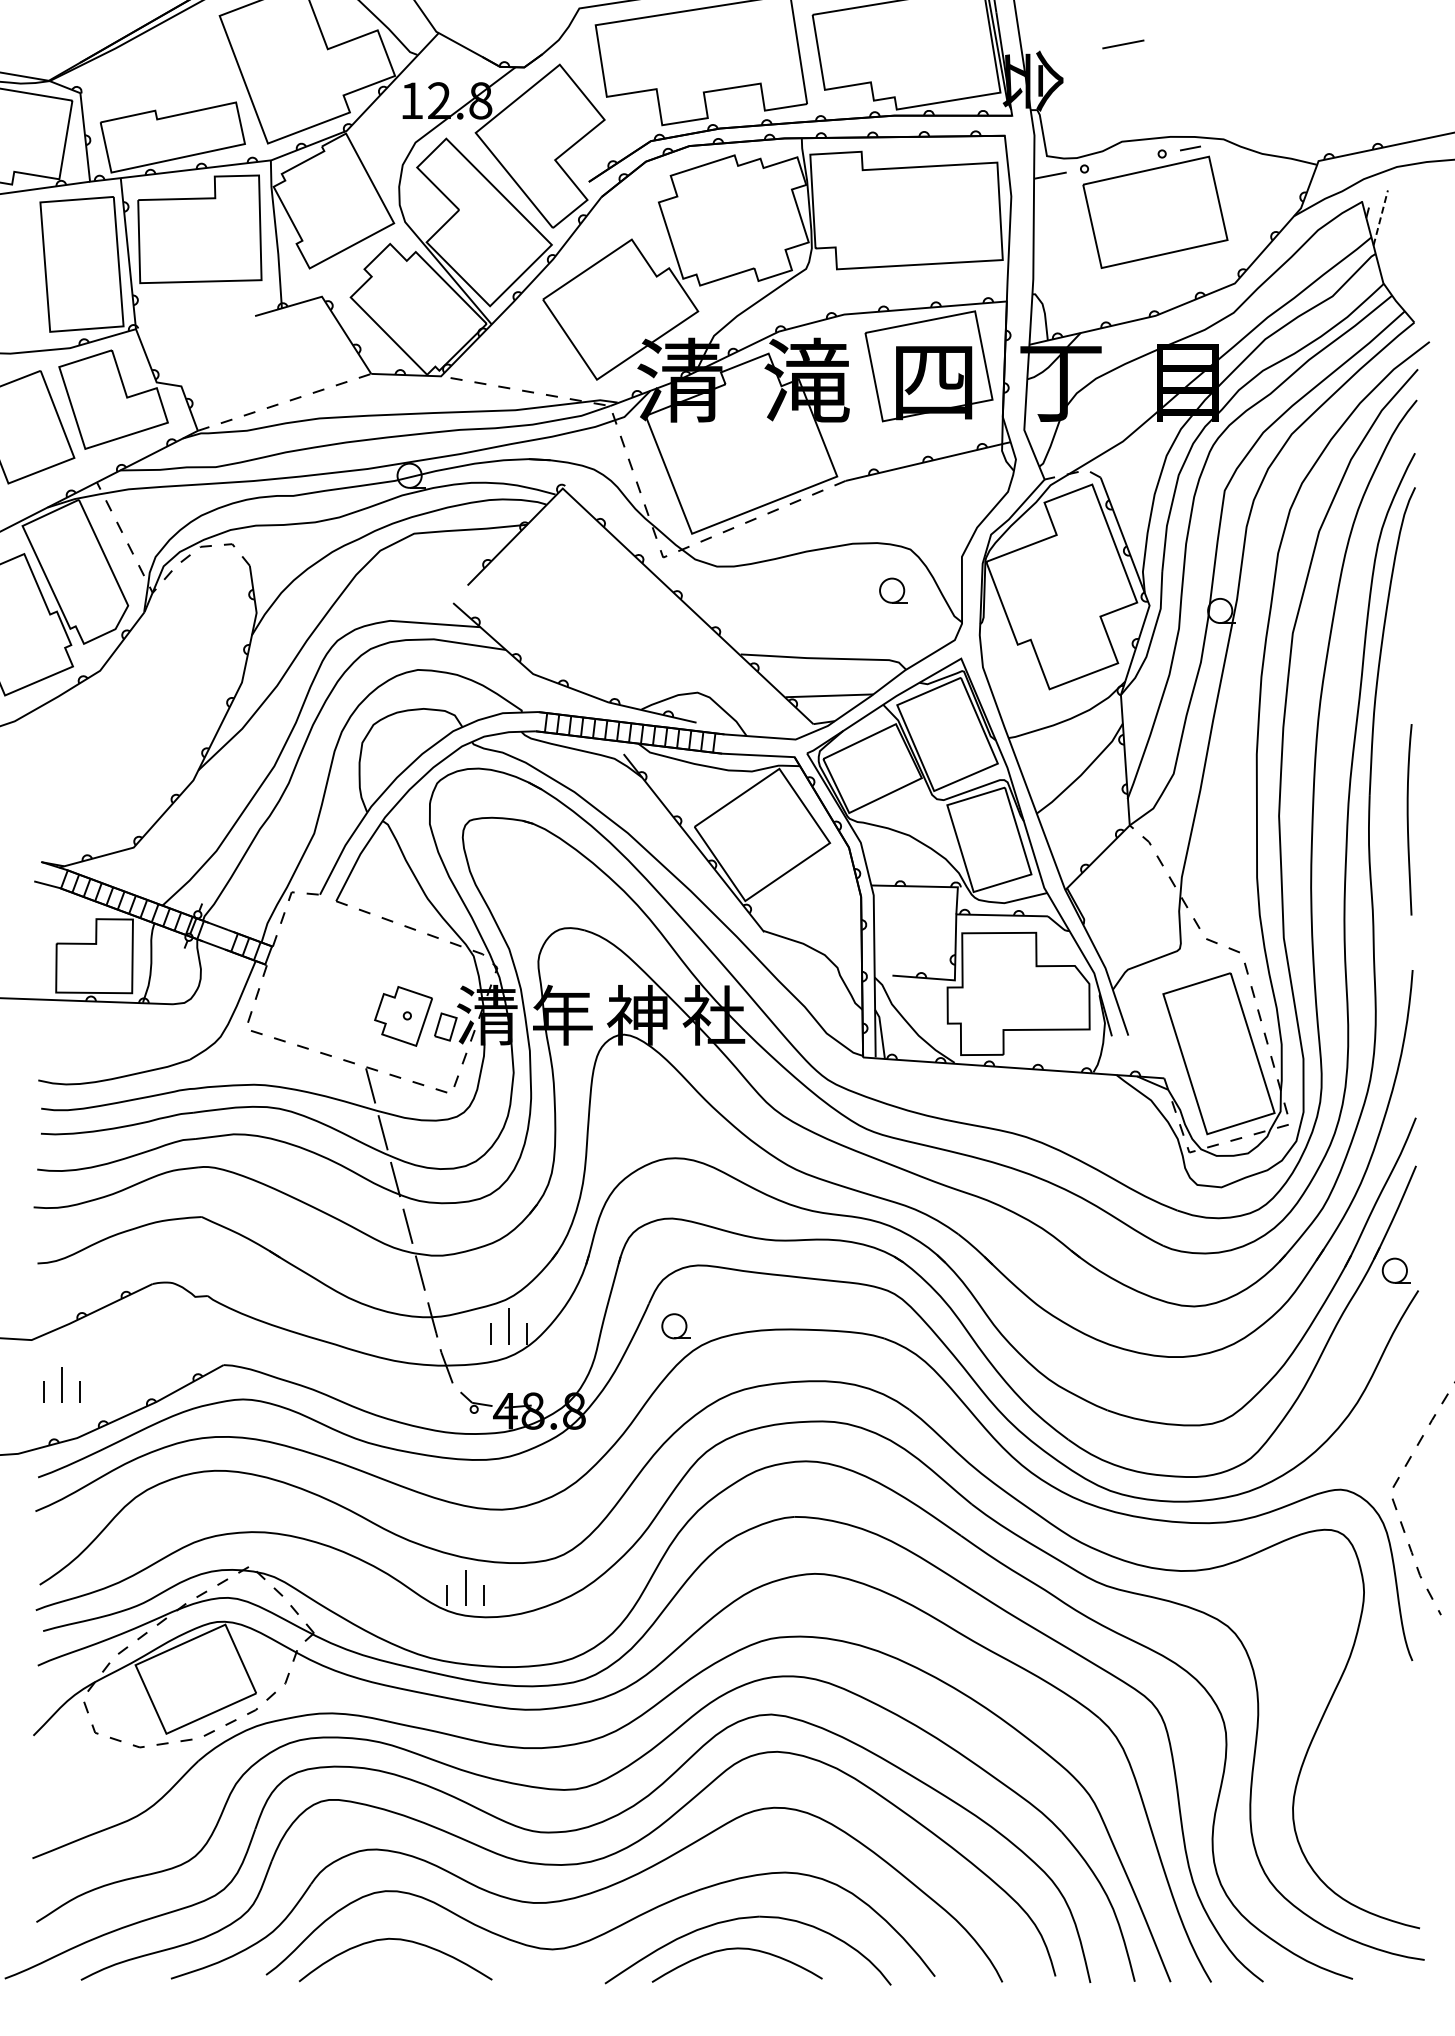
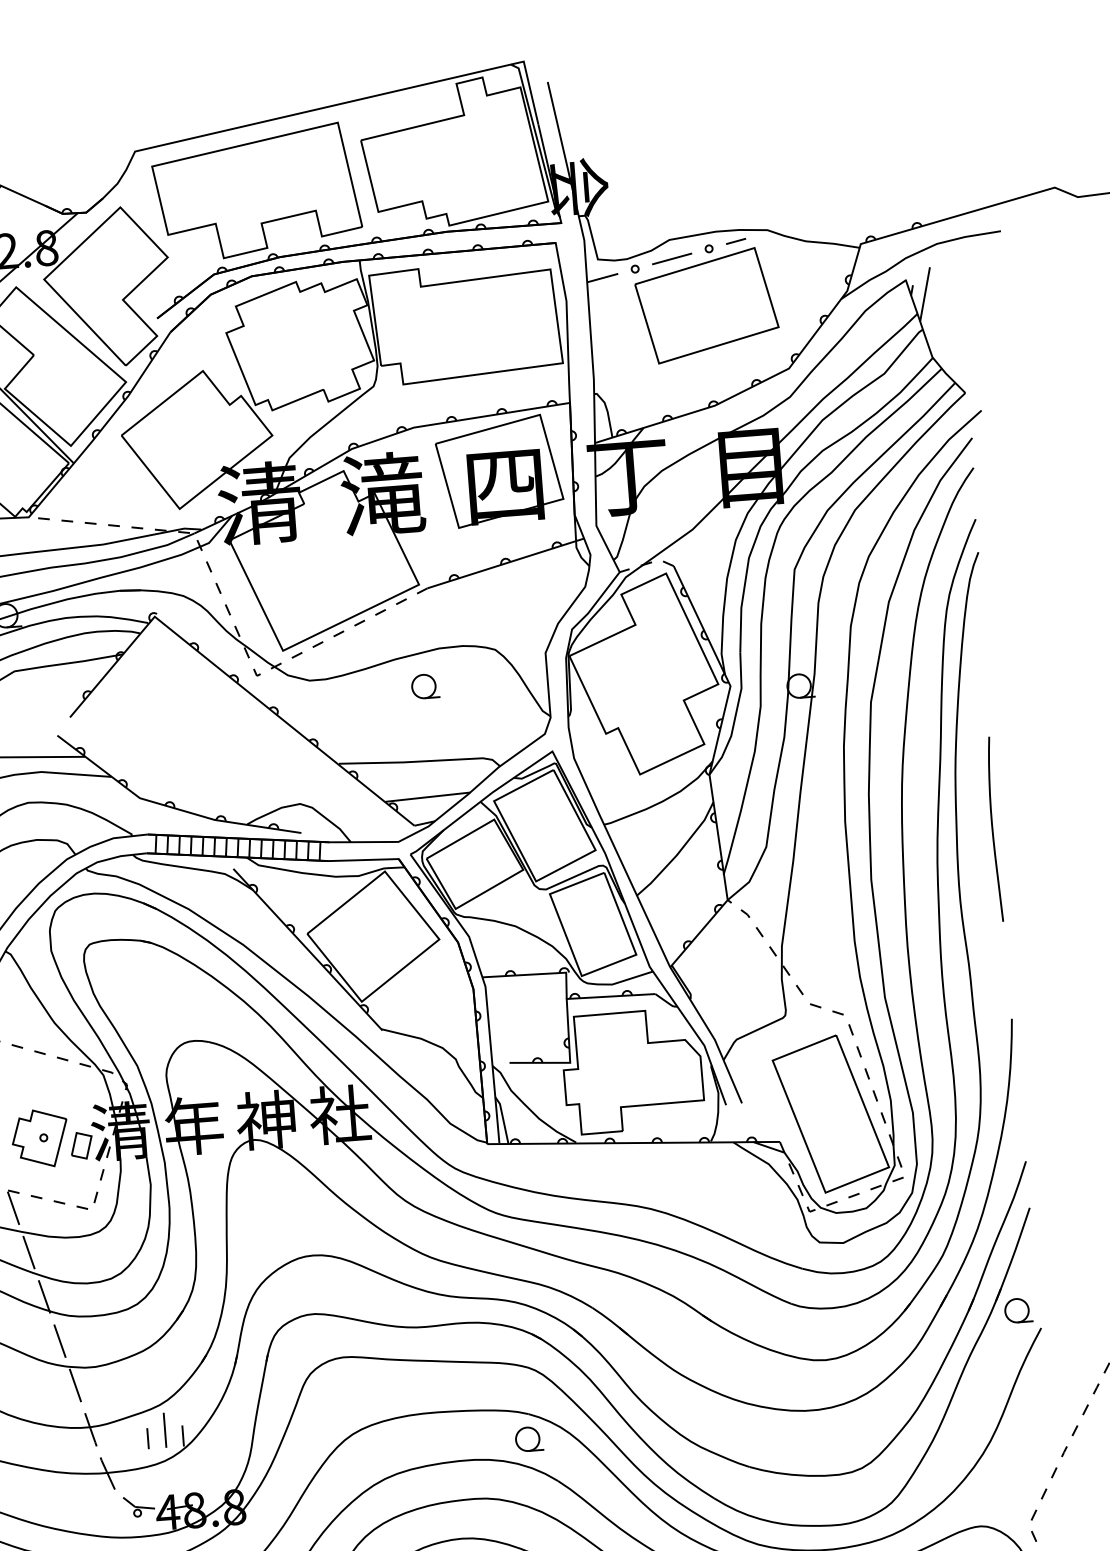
line: (1123, 44) -> (672, 258), moved
line: (1380, 217) -> (924, 293), dashed -> solid
part: (893, 590) -> (425, 686), moved
curve: (1408, 819) -> (993, 829), moved
part: (675, 1326) -> (528, 1439), moved

